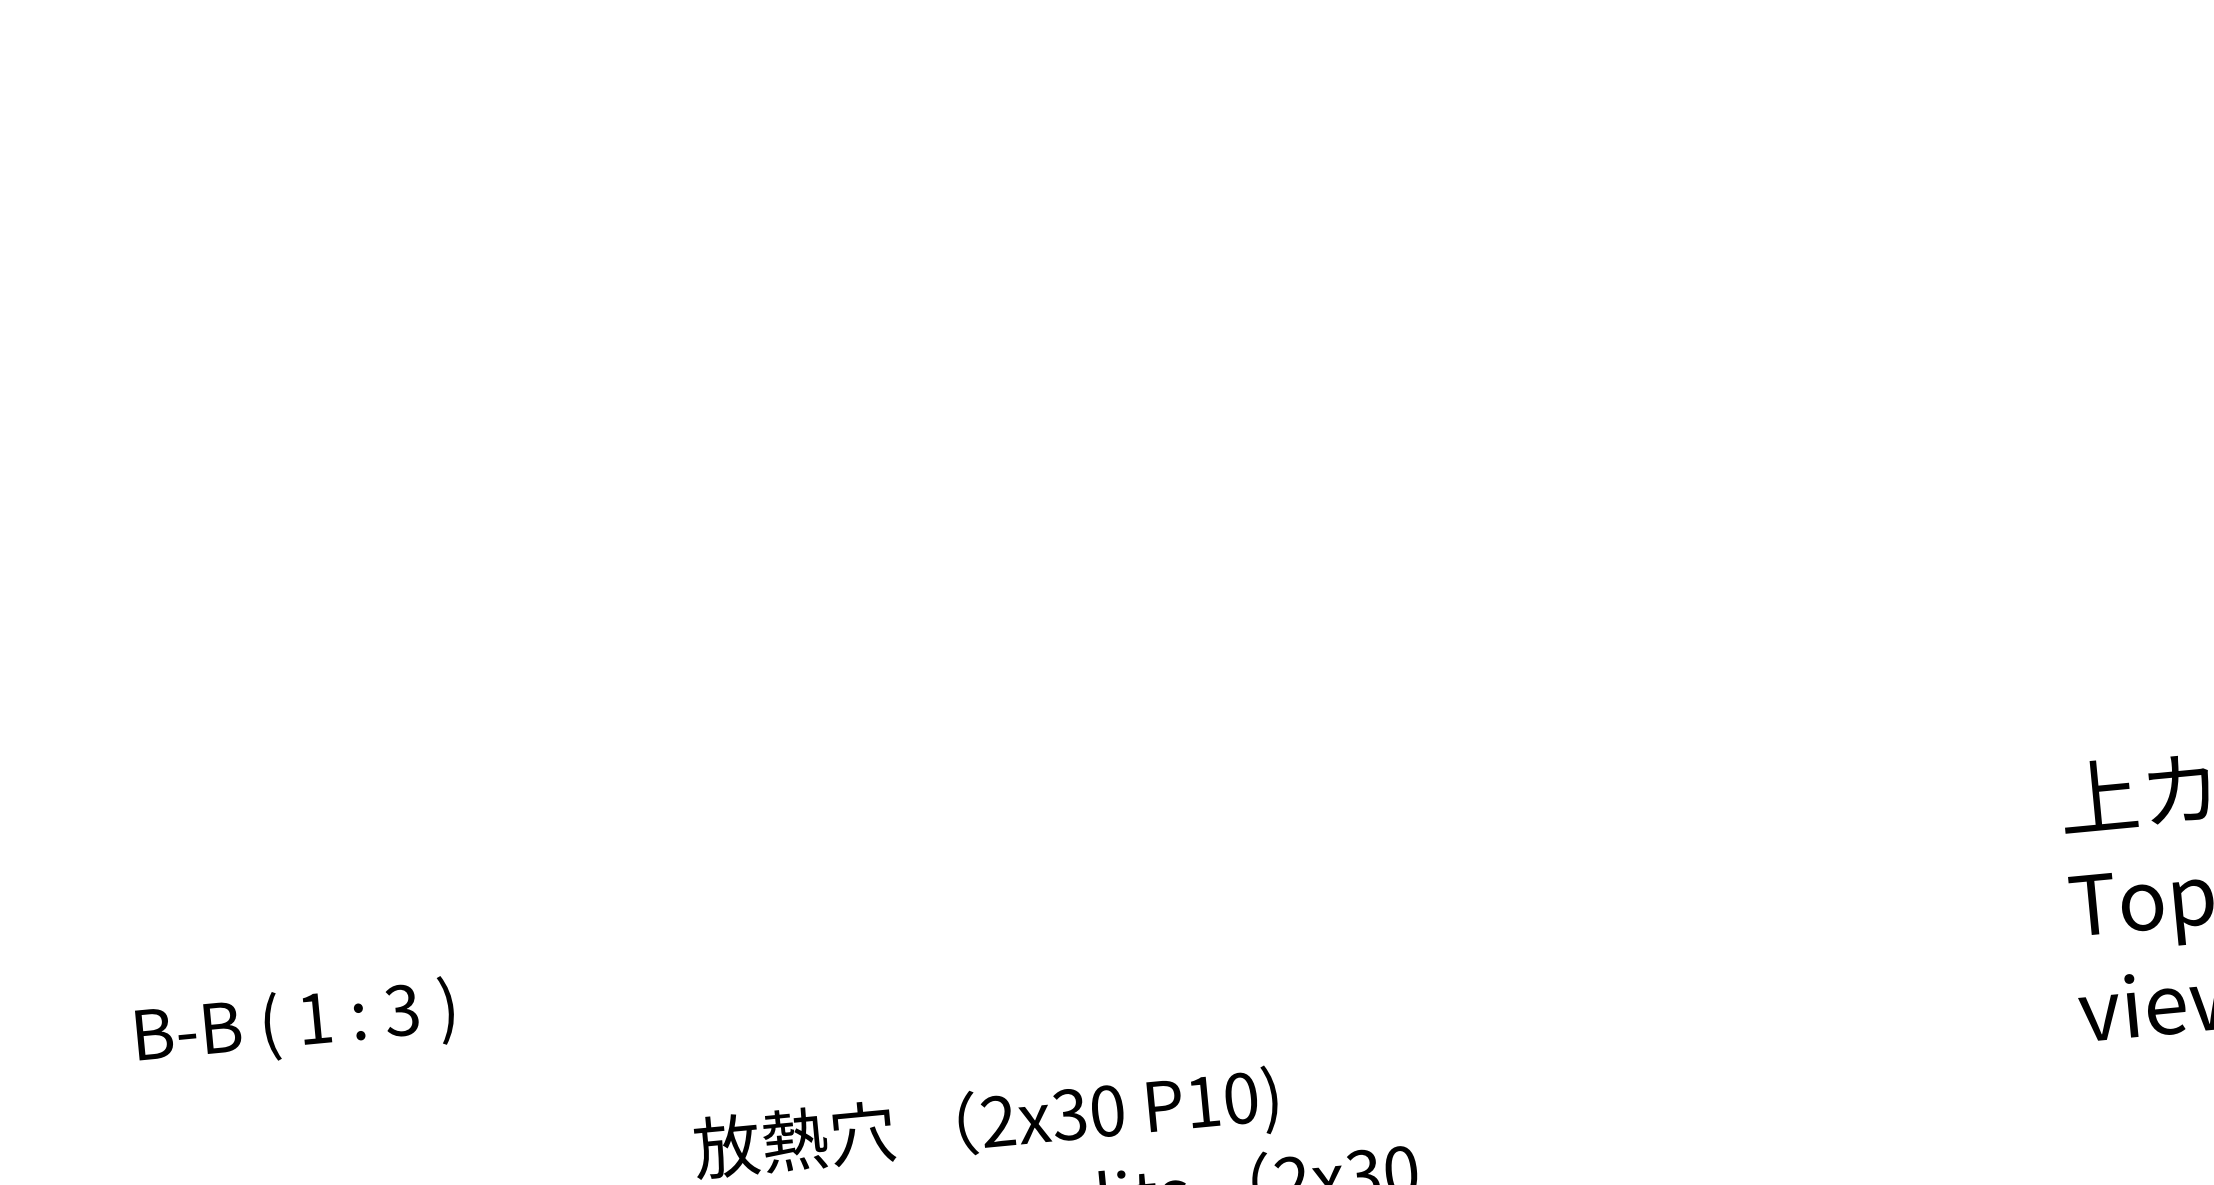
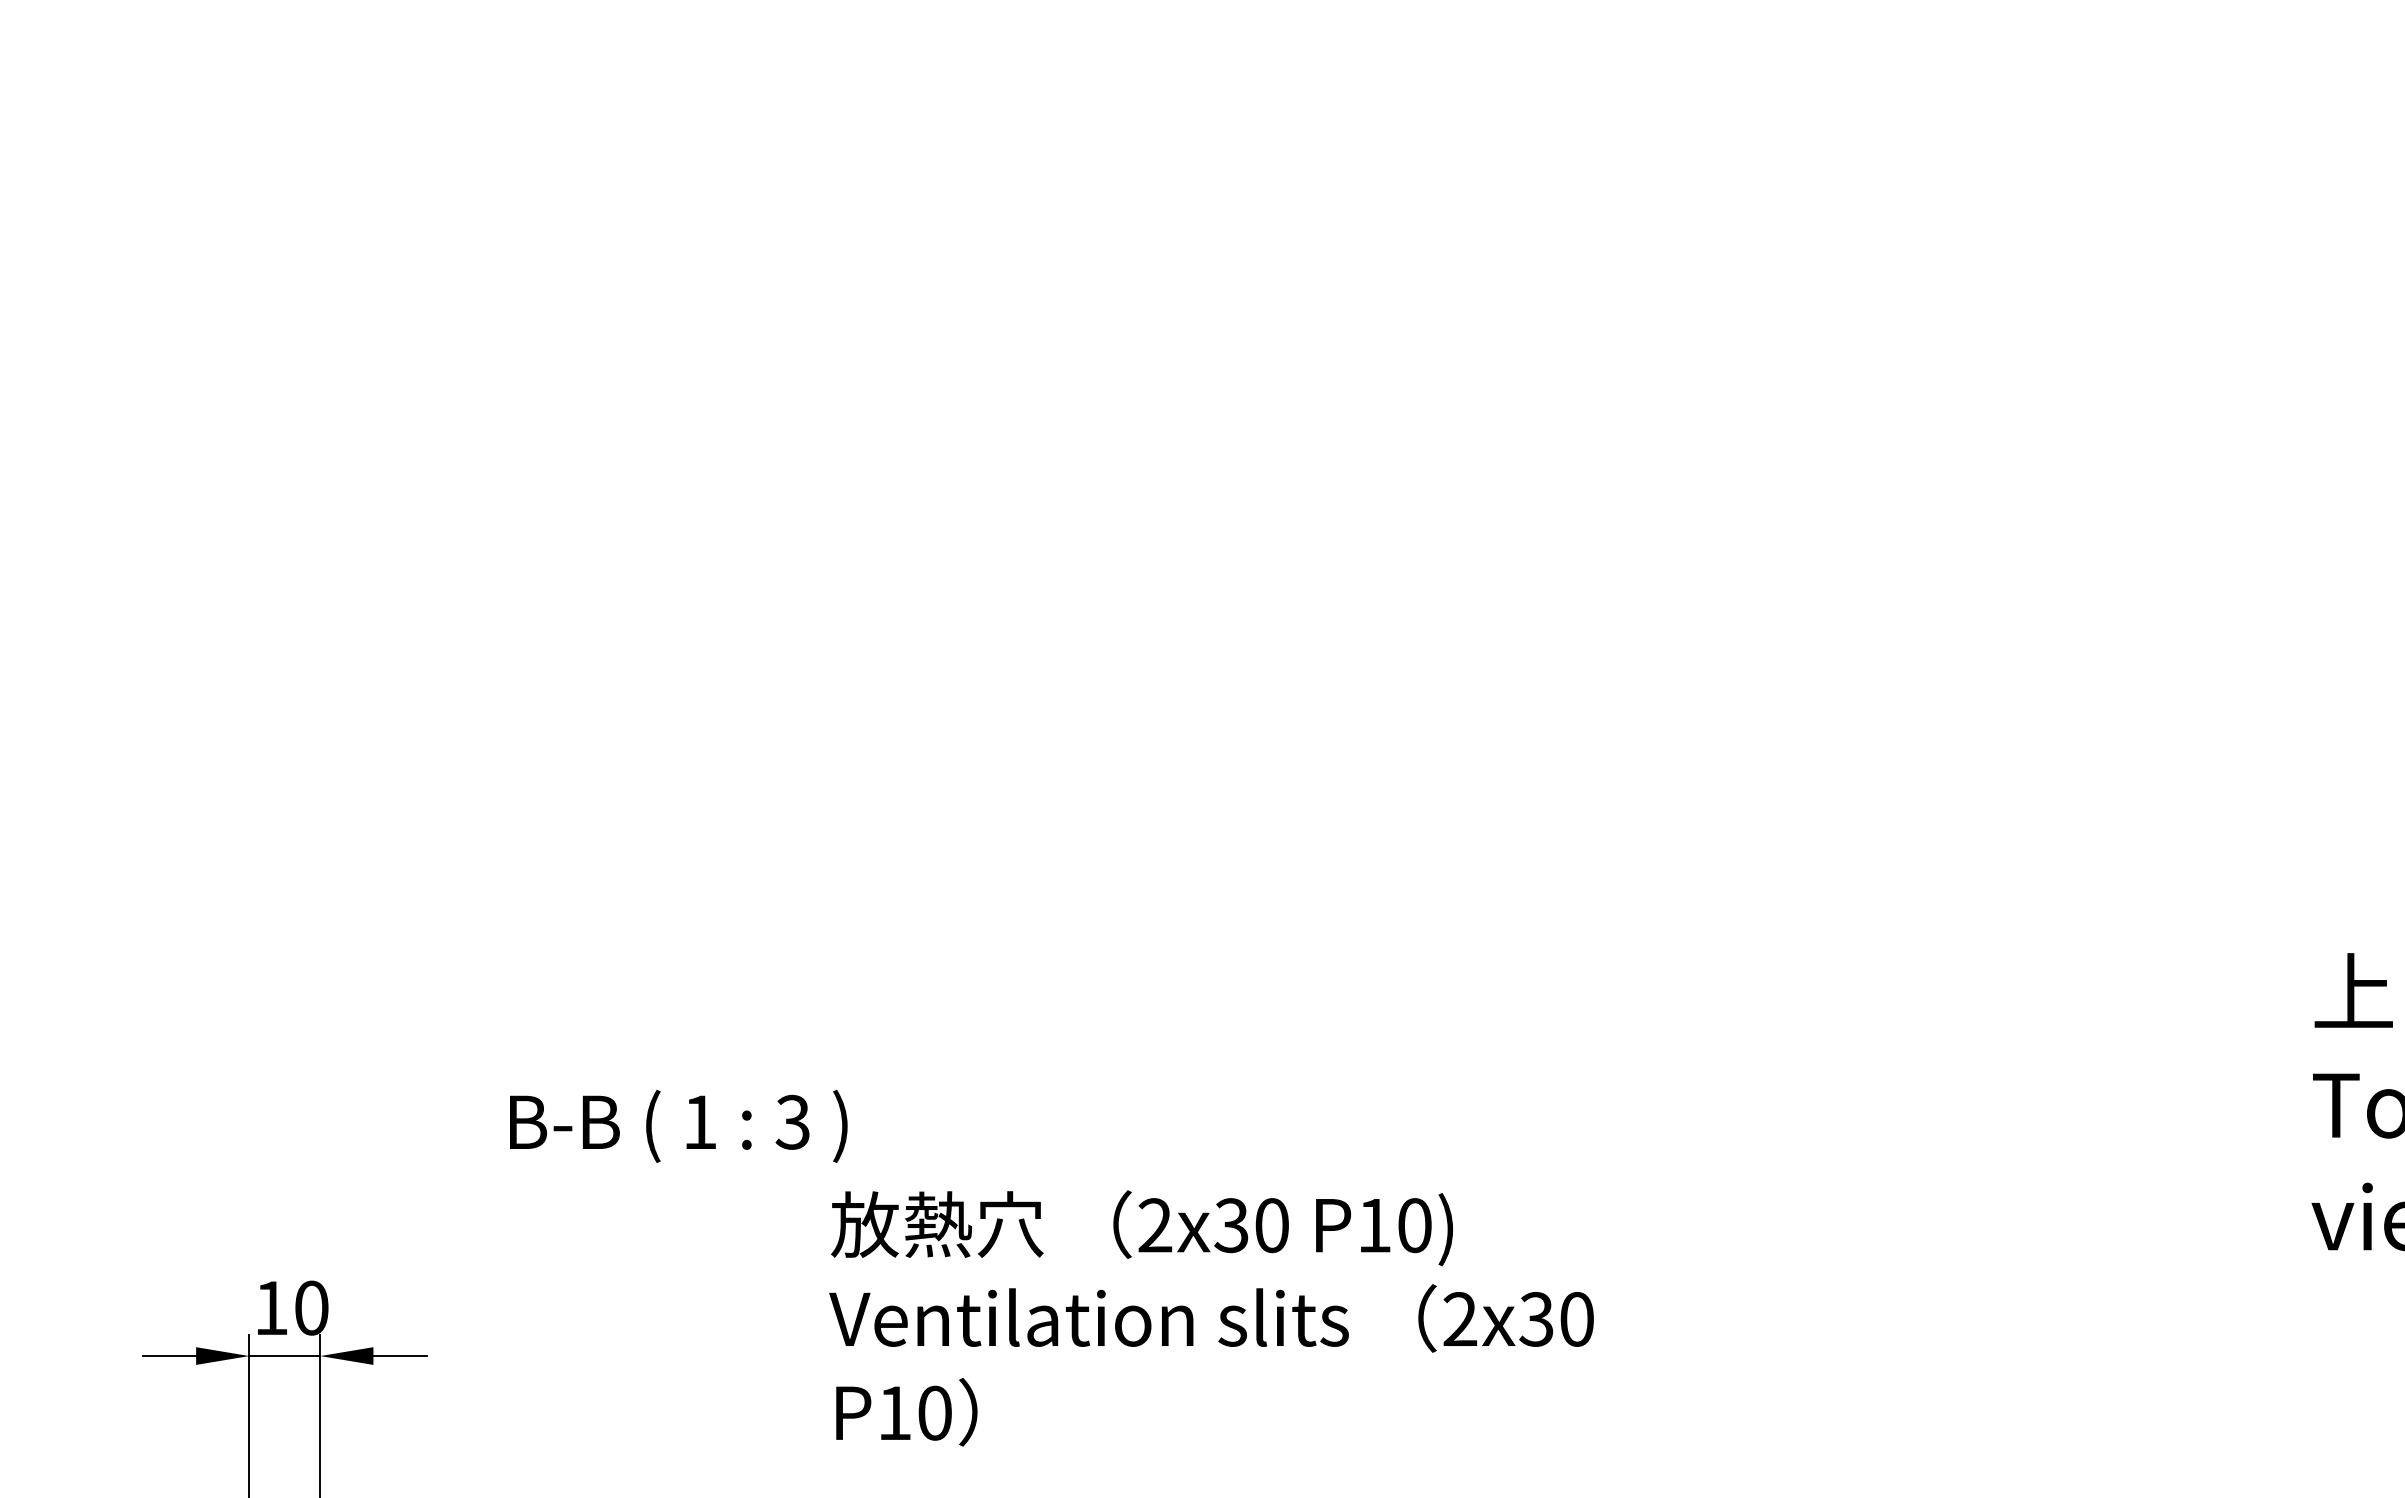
text: (295, 1023) -> (678, 1125), moved

